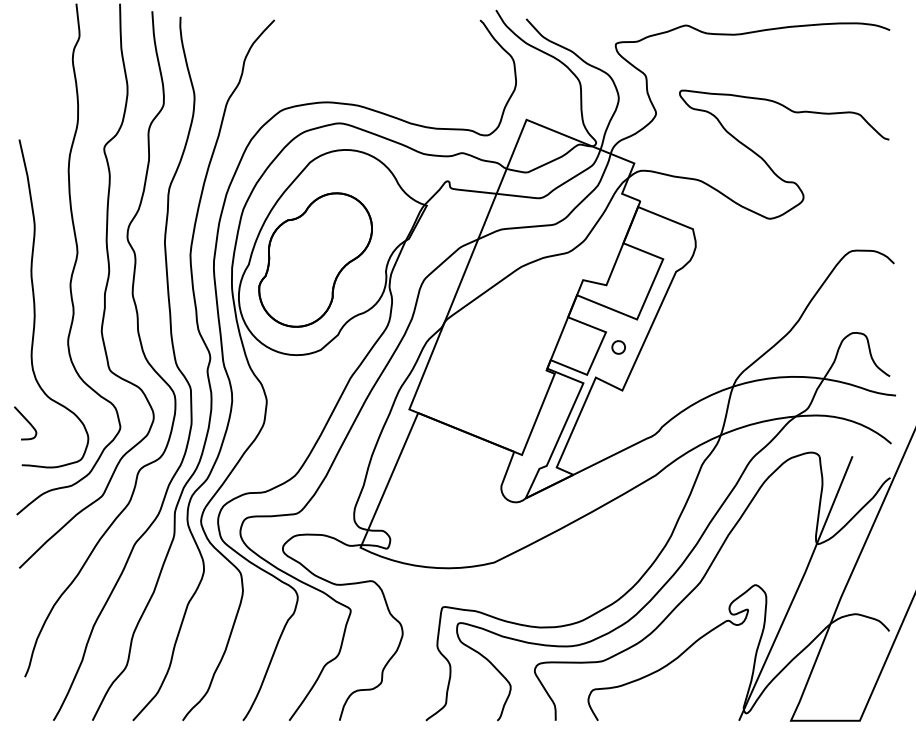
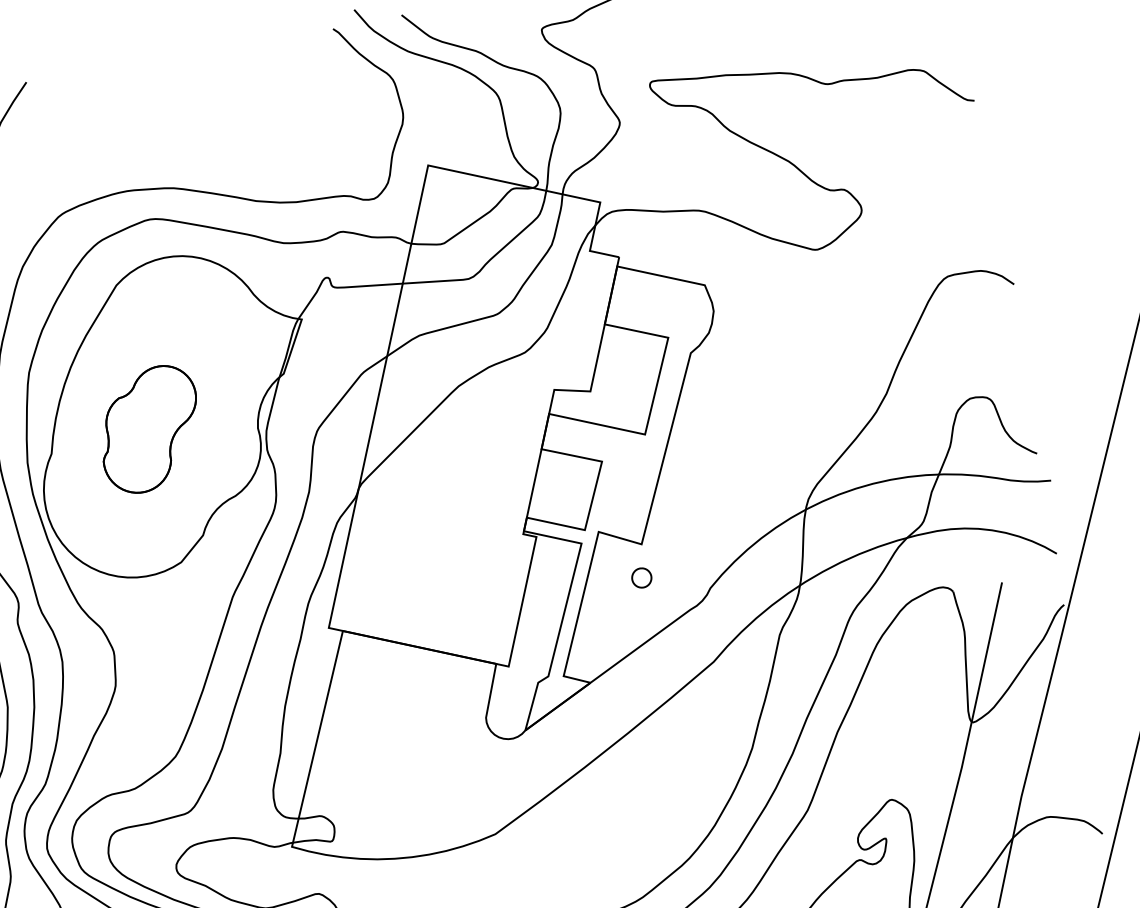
part: (315, 259) -> (149, 428), size x0.6
part: (618, 347) -> (641, 578), moved

